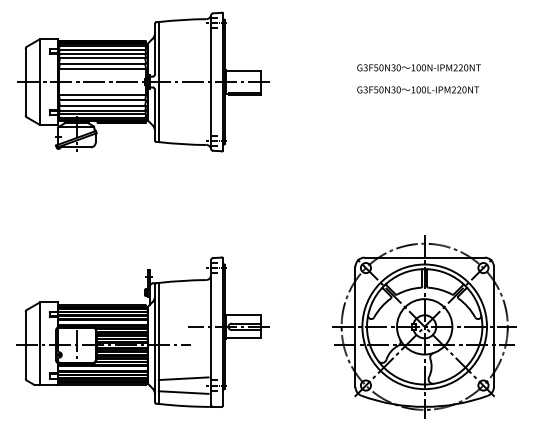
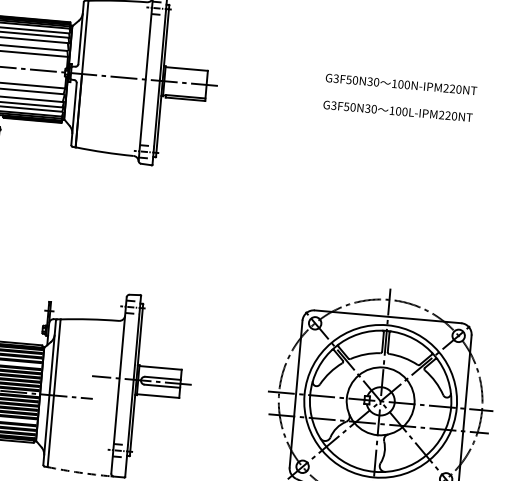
line: (183, 378) -> (80, 438), removed
line: (183, 392) -> (79, 455), removed
arc: (185, 406) -> (79, 473), solid -> dashed

